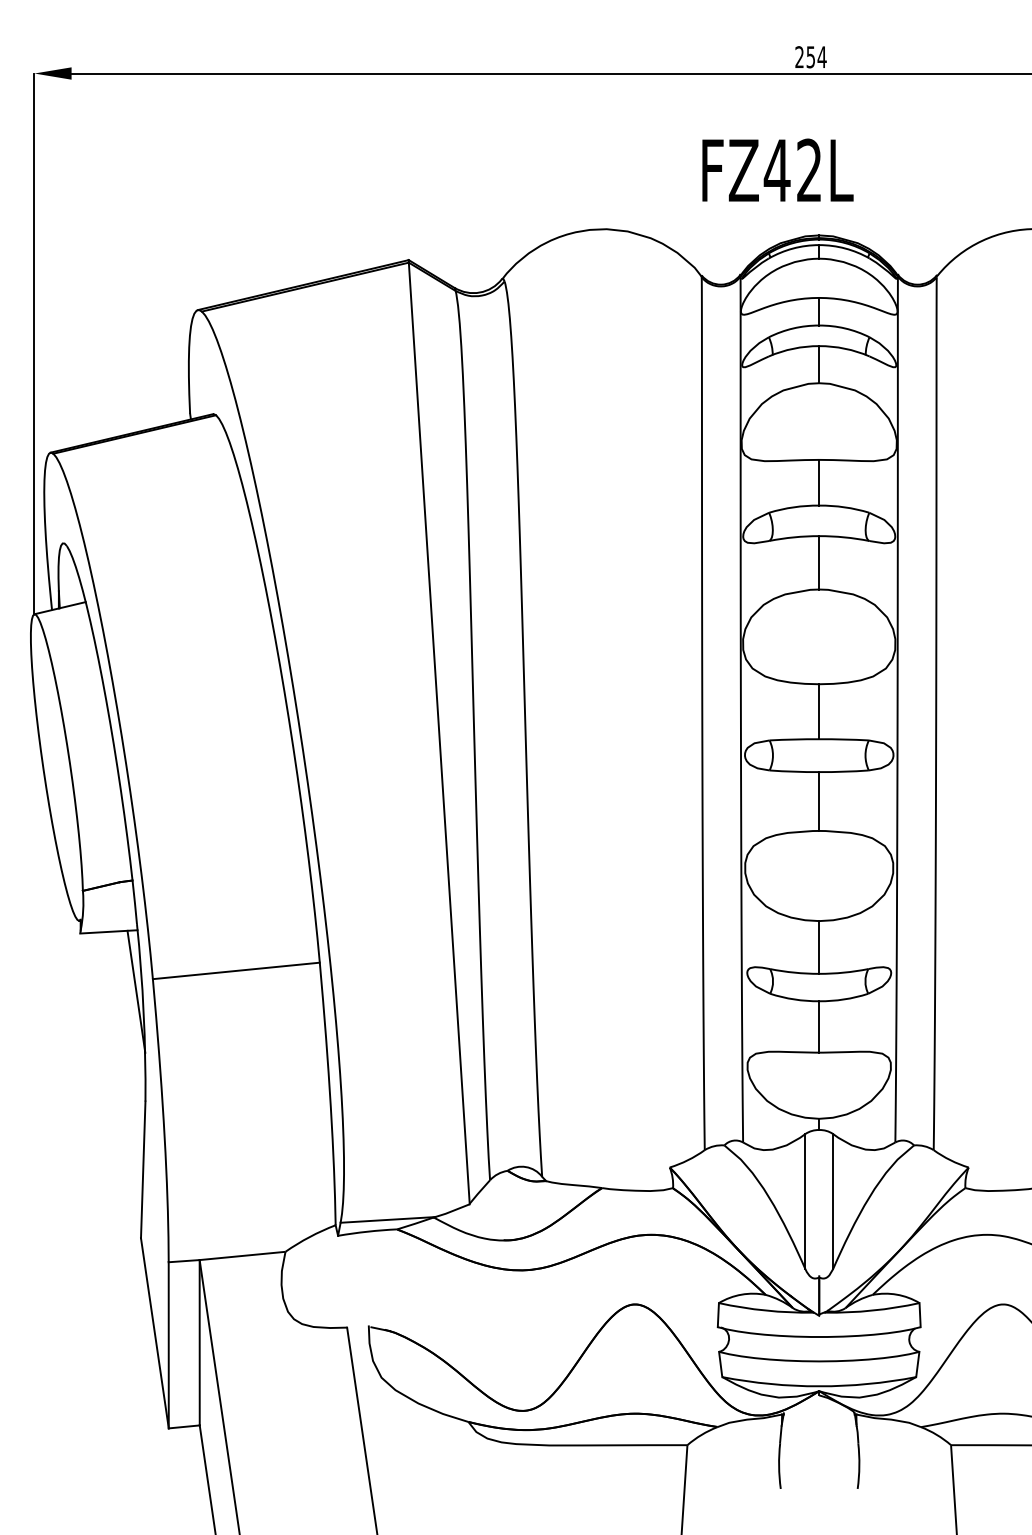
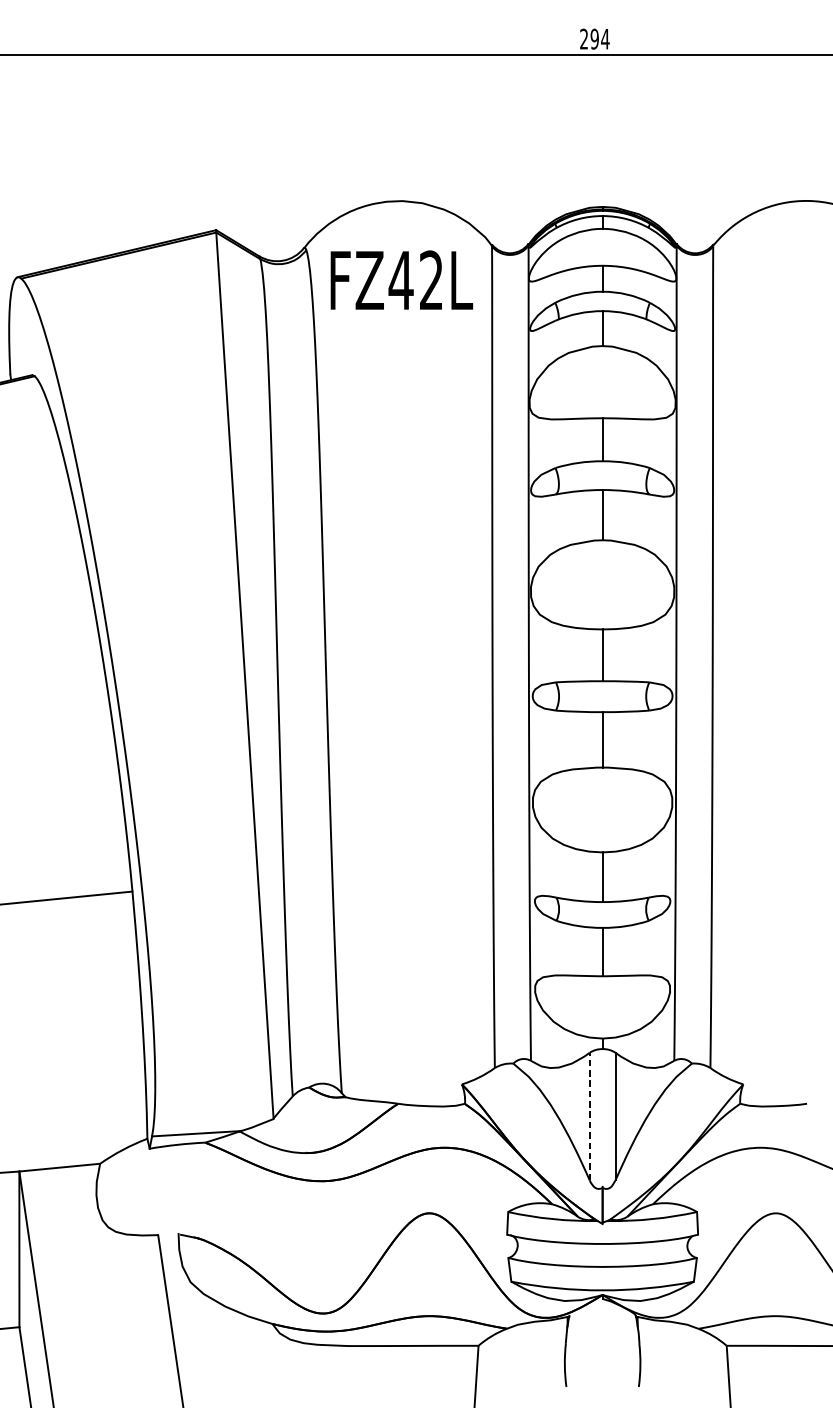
text: (810, 57) -> (594, 39), 254 -> 294
text: (777, 169) -> (401, 279), moved
line: (805, 1201) -> (589, 1116), solid -> dashed

